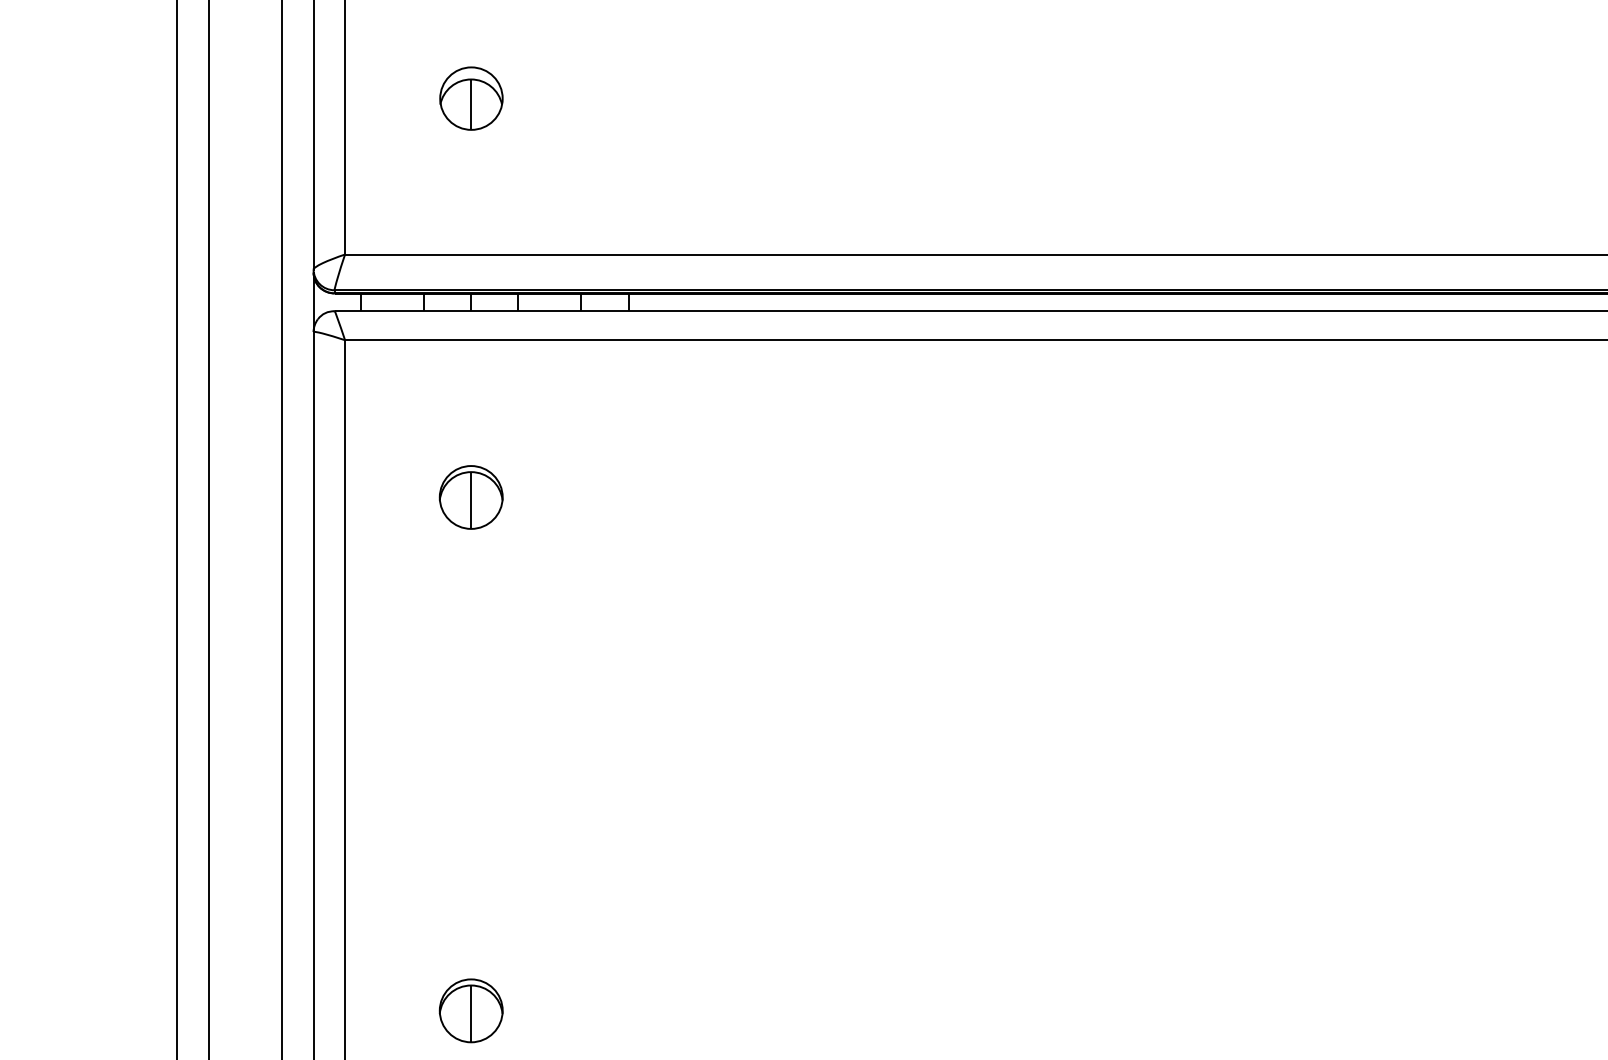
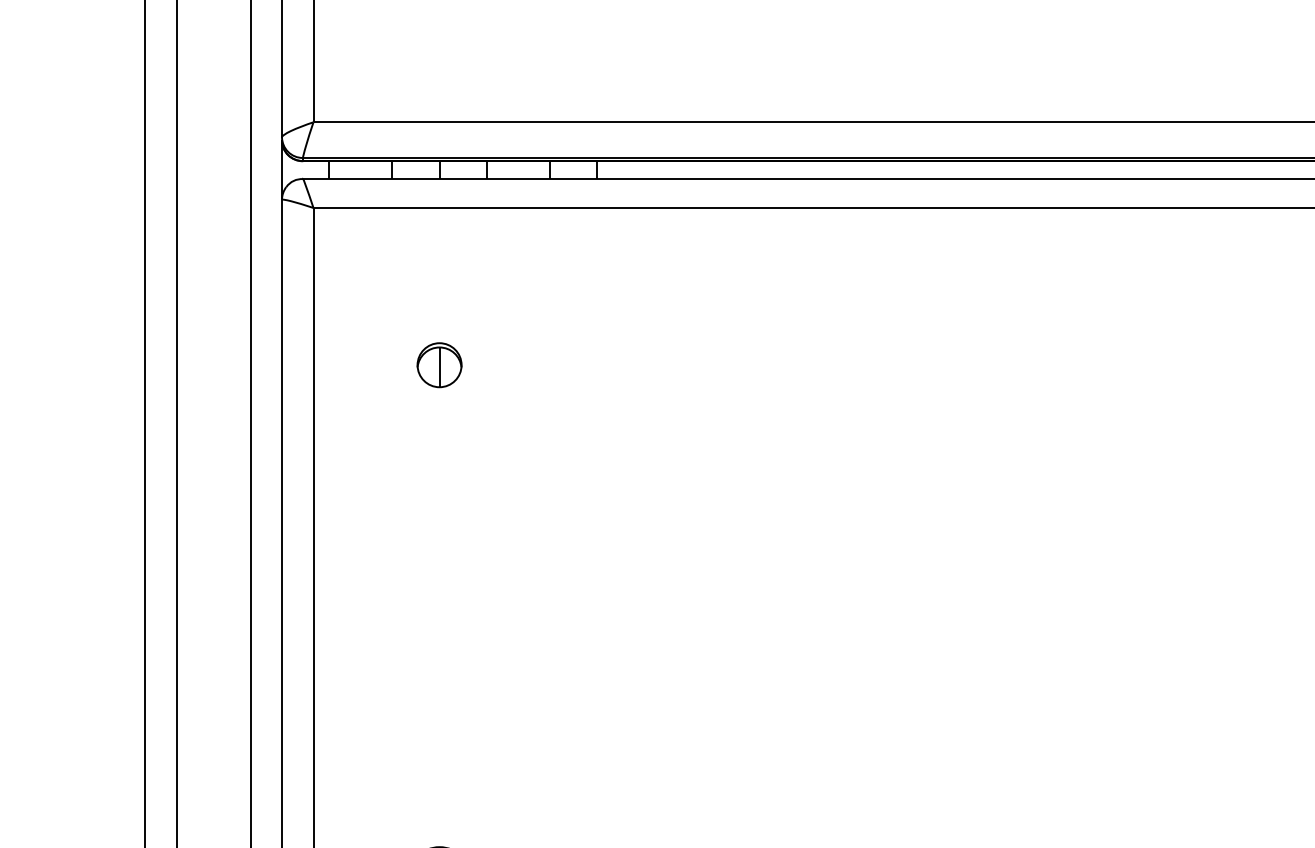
part: (470, 497) -> (438, 365), size x0.7

